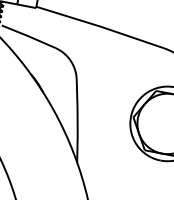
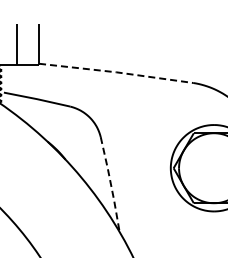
line: (100, 26) -> (116, 72), solid -> dashed
line: (78, 120) -> (111, 184), solid -> dashed

